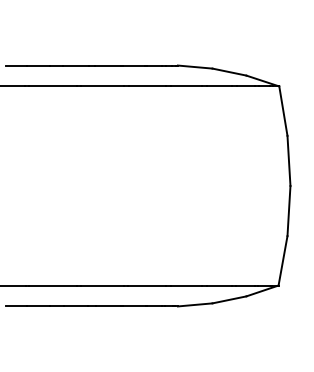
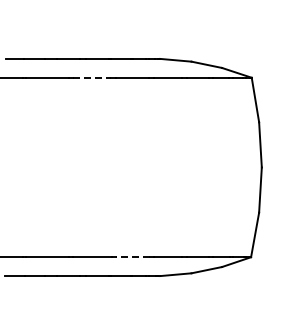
line: (102, 86) -> (92, 77), solid -> dashed
line: (147, 285) -> (132, 257), solid -> dashed

